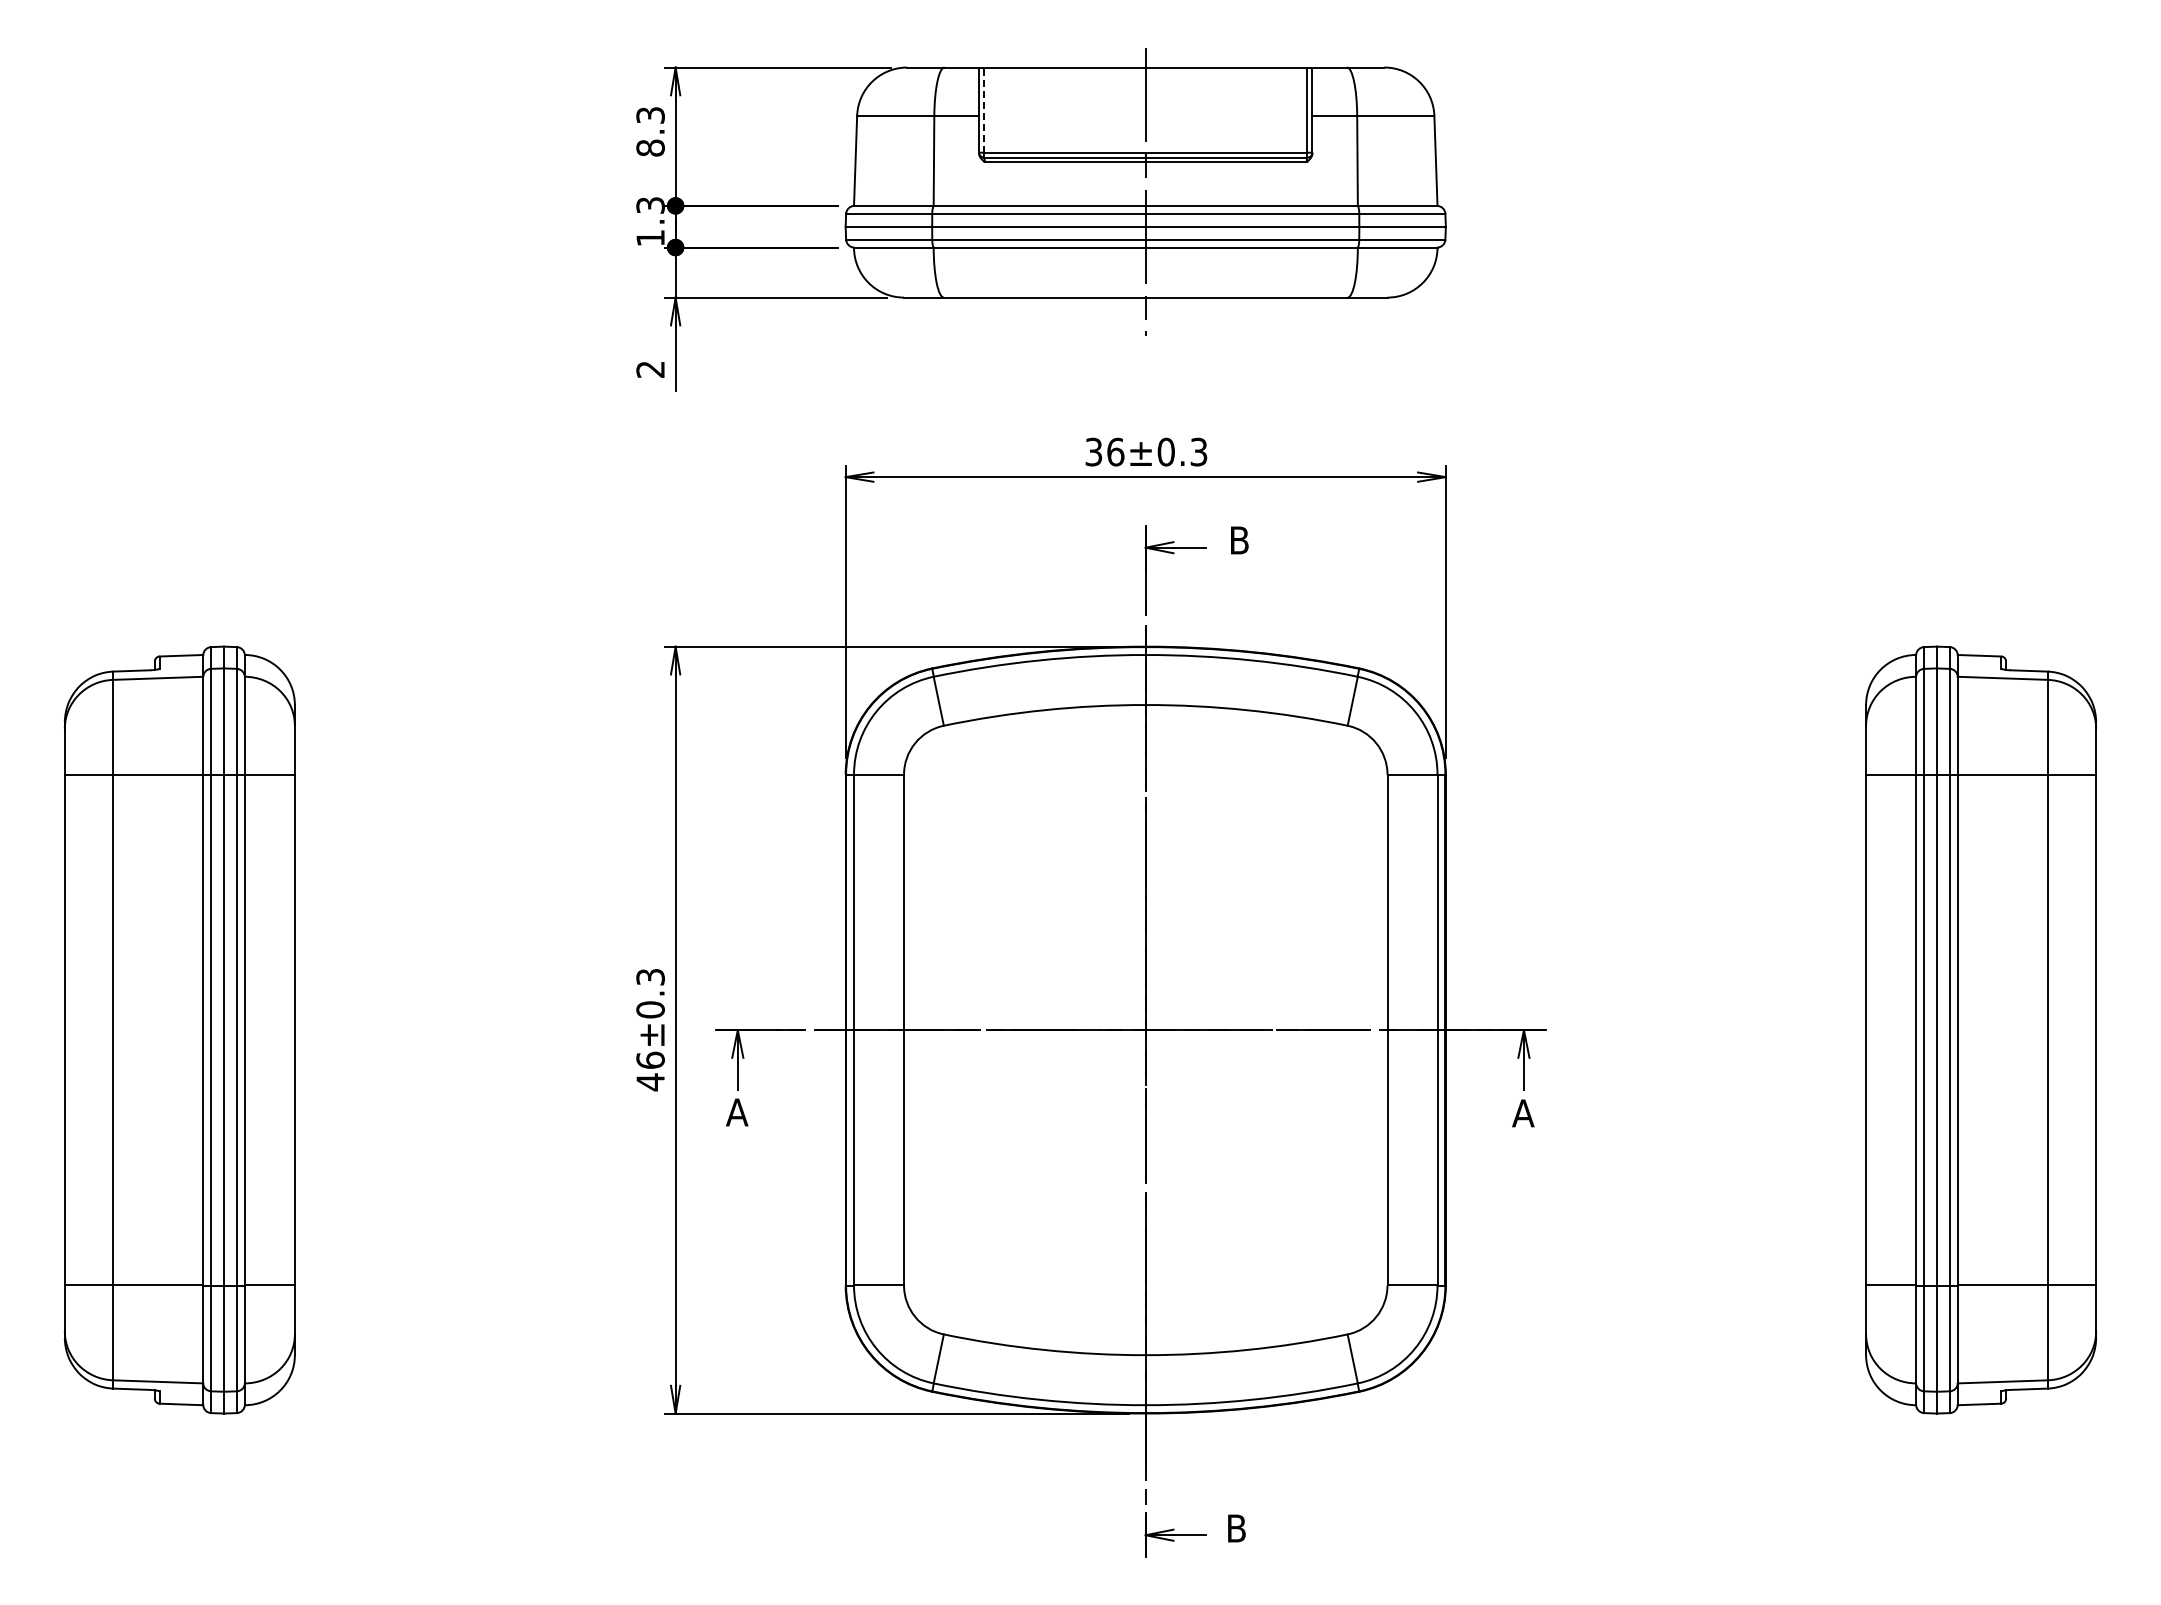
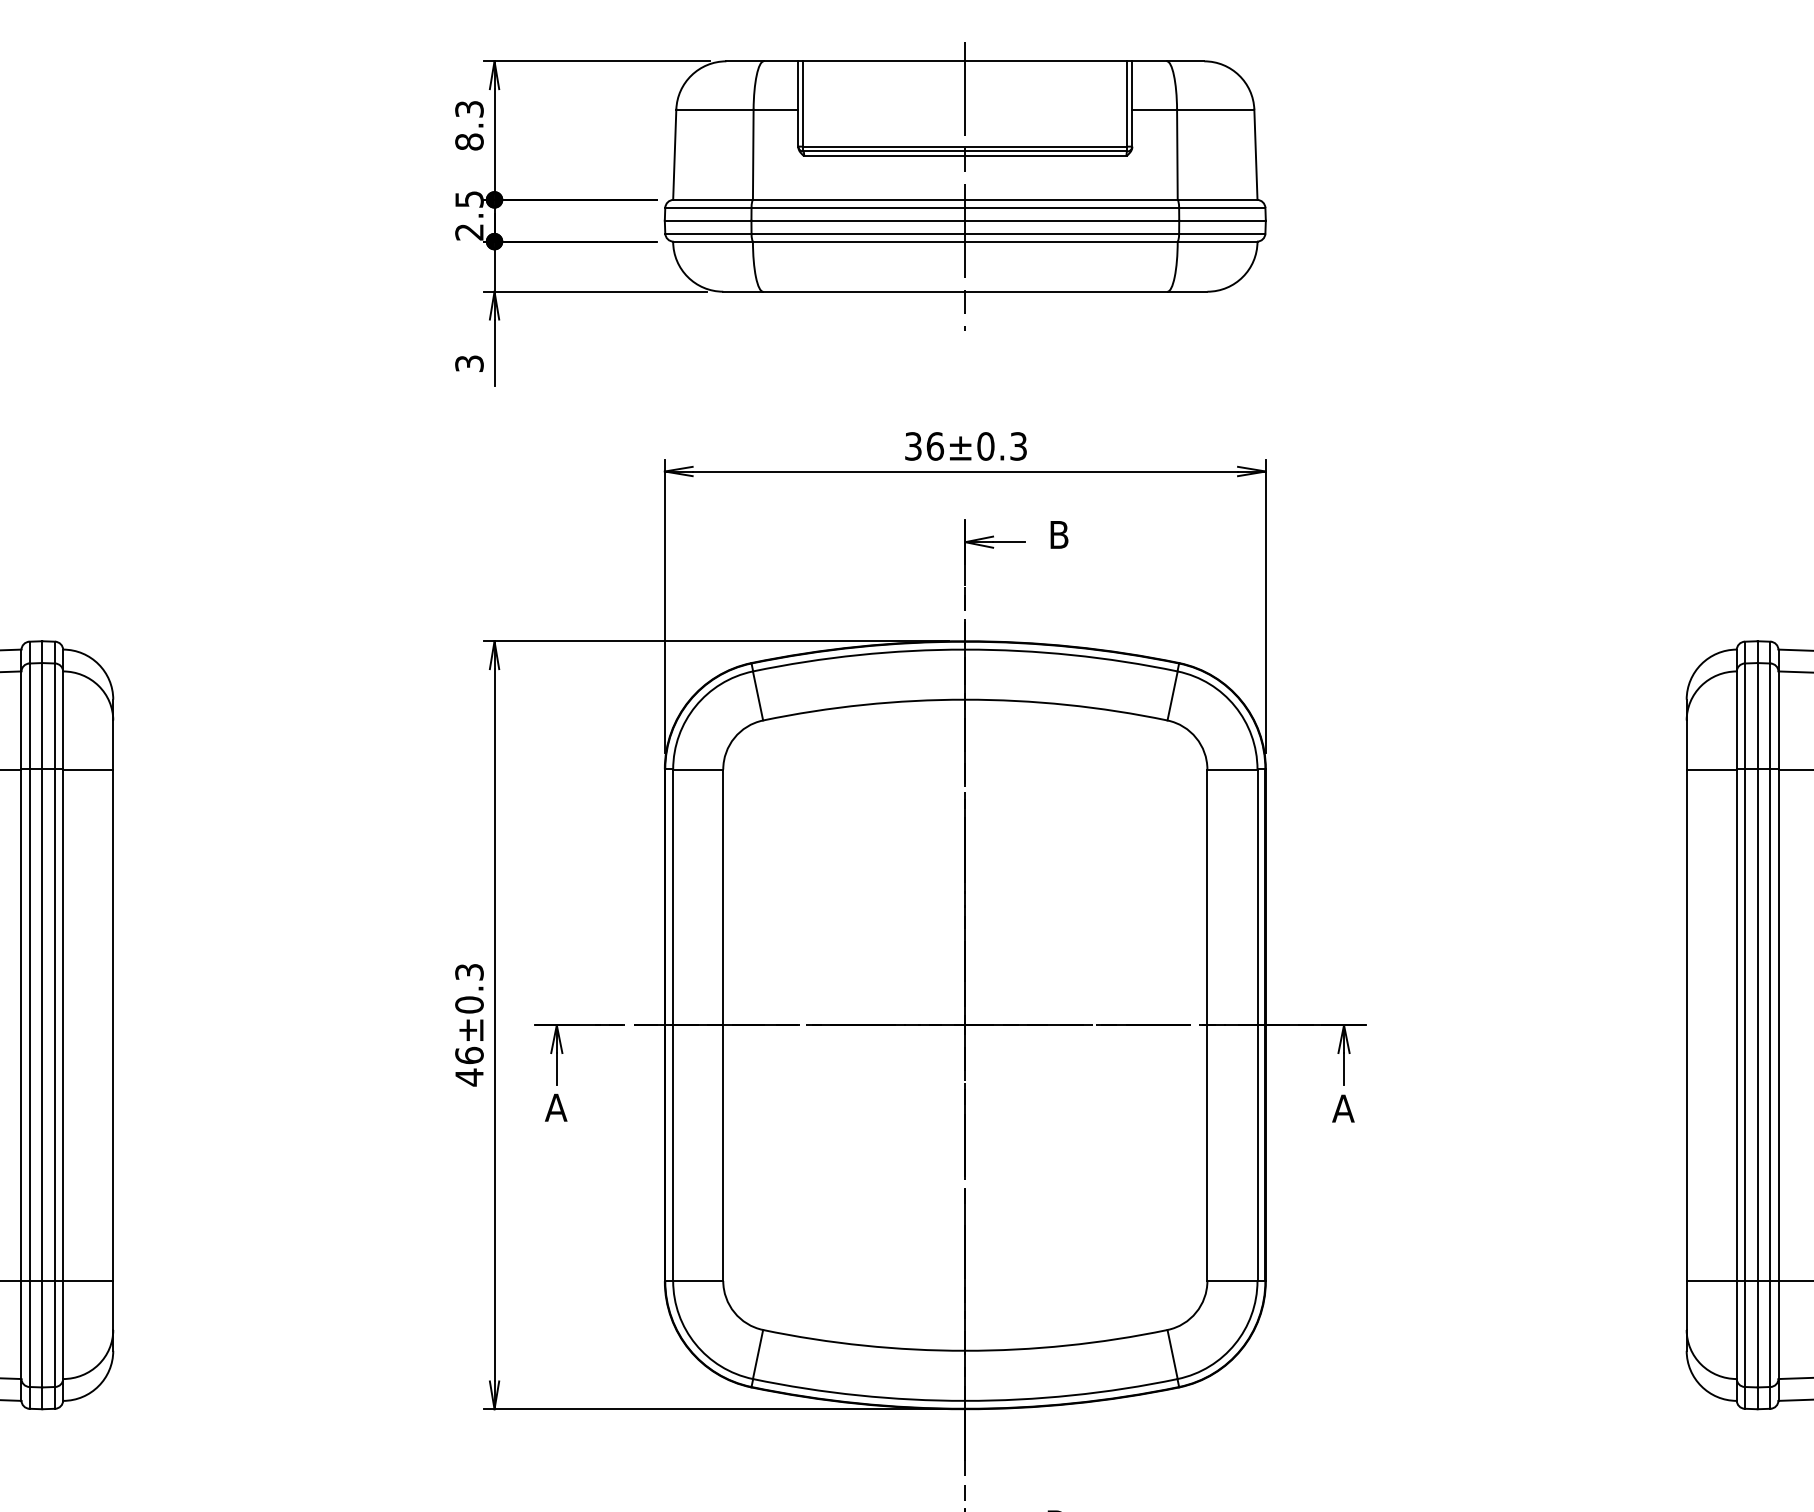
line: (984, 110) -> (803, 104), dashed -> solid
text: (650, 221) -> (469, 215), 1.3 -> 2.5
text: (650, 369) -> (469, 363), 2 -> 3

